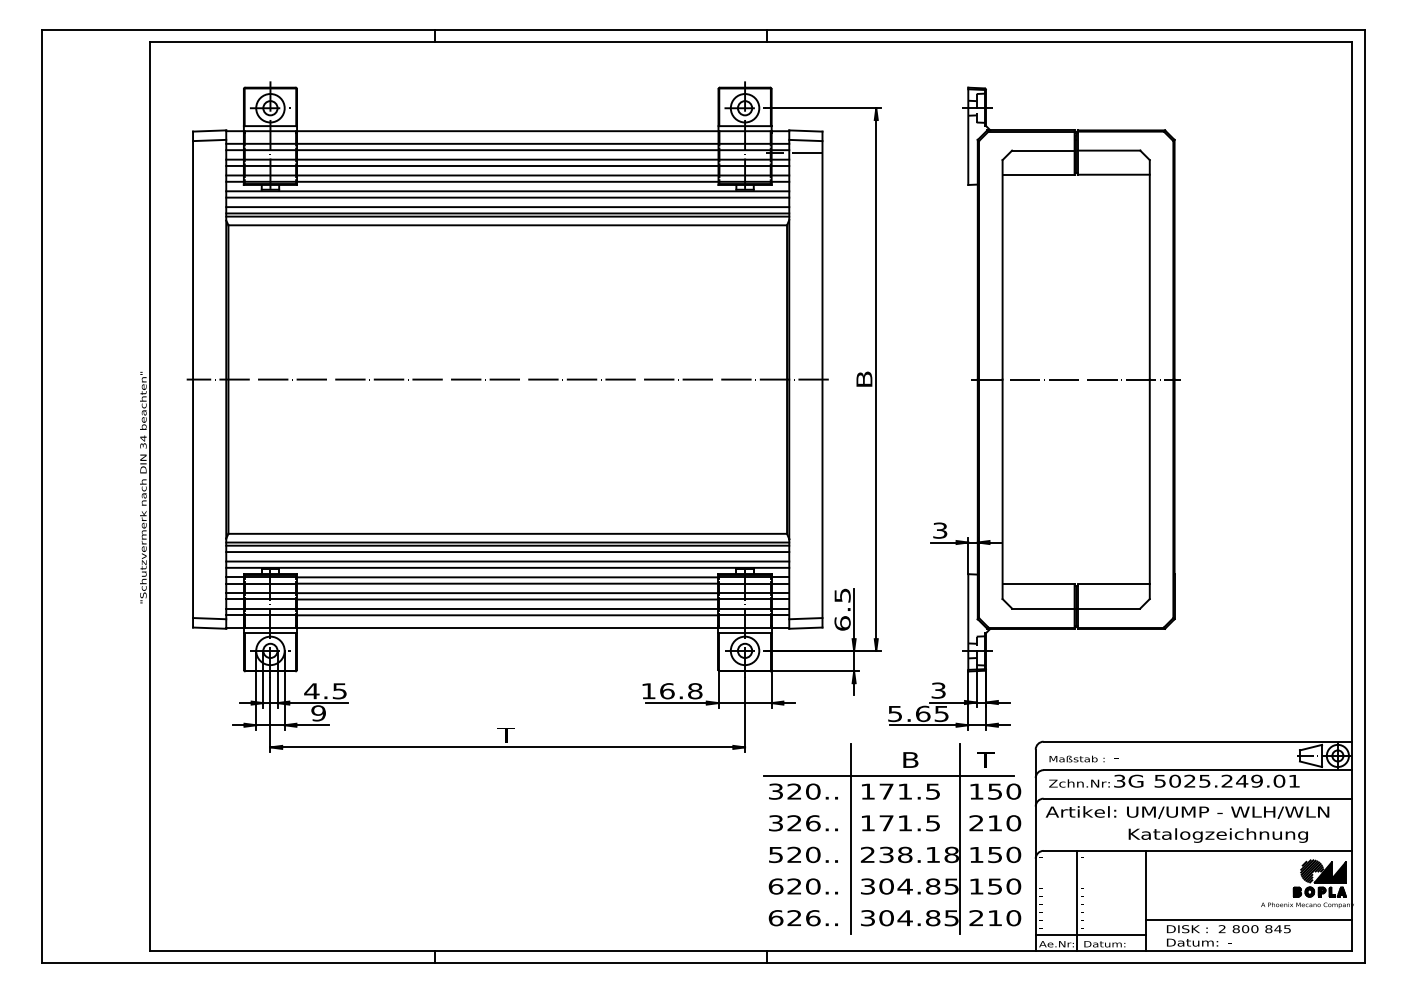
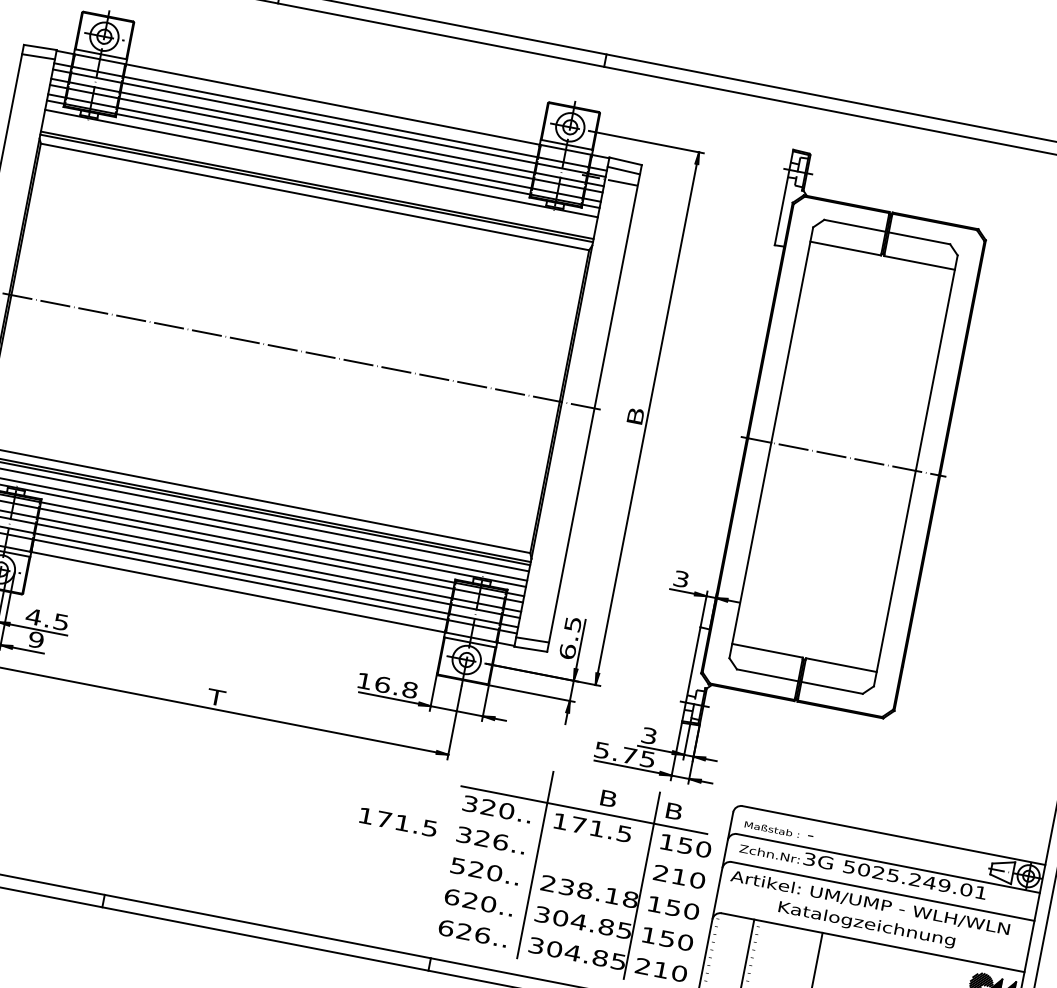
line: (507, 197) -> (320, 169), removed
line: (507, 207) -> (318, 179), removed
text: (923, 713) -> (629, 755), 5.65 -> 5.75
text: (982, 759) -> (679, 811), T -> B
text: (900, 823) -> (397, 822), moved
text: (1217, 835) -> (866, 924), moved

